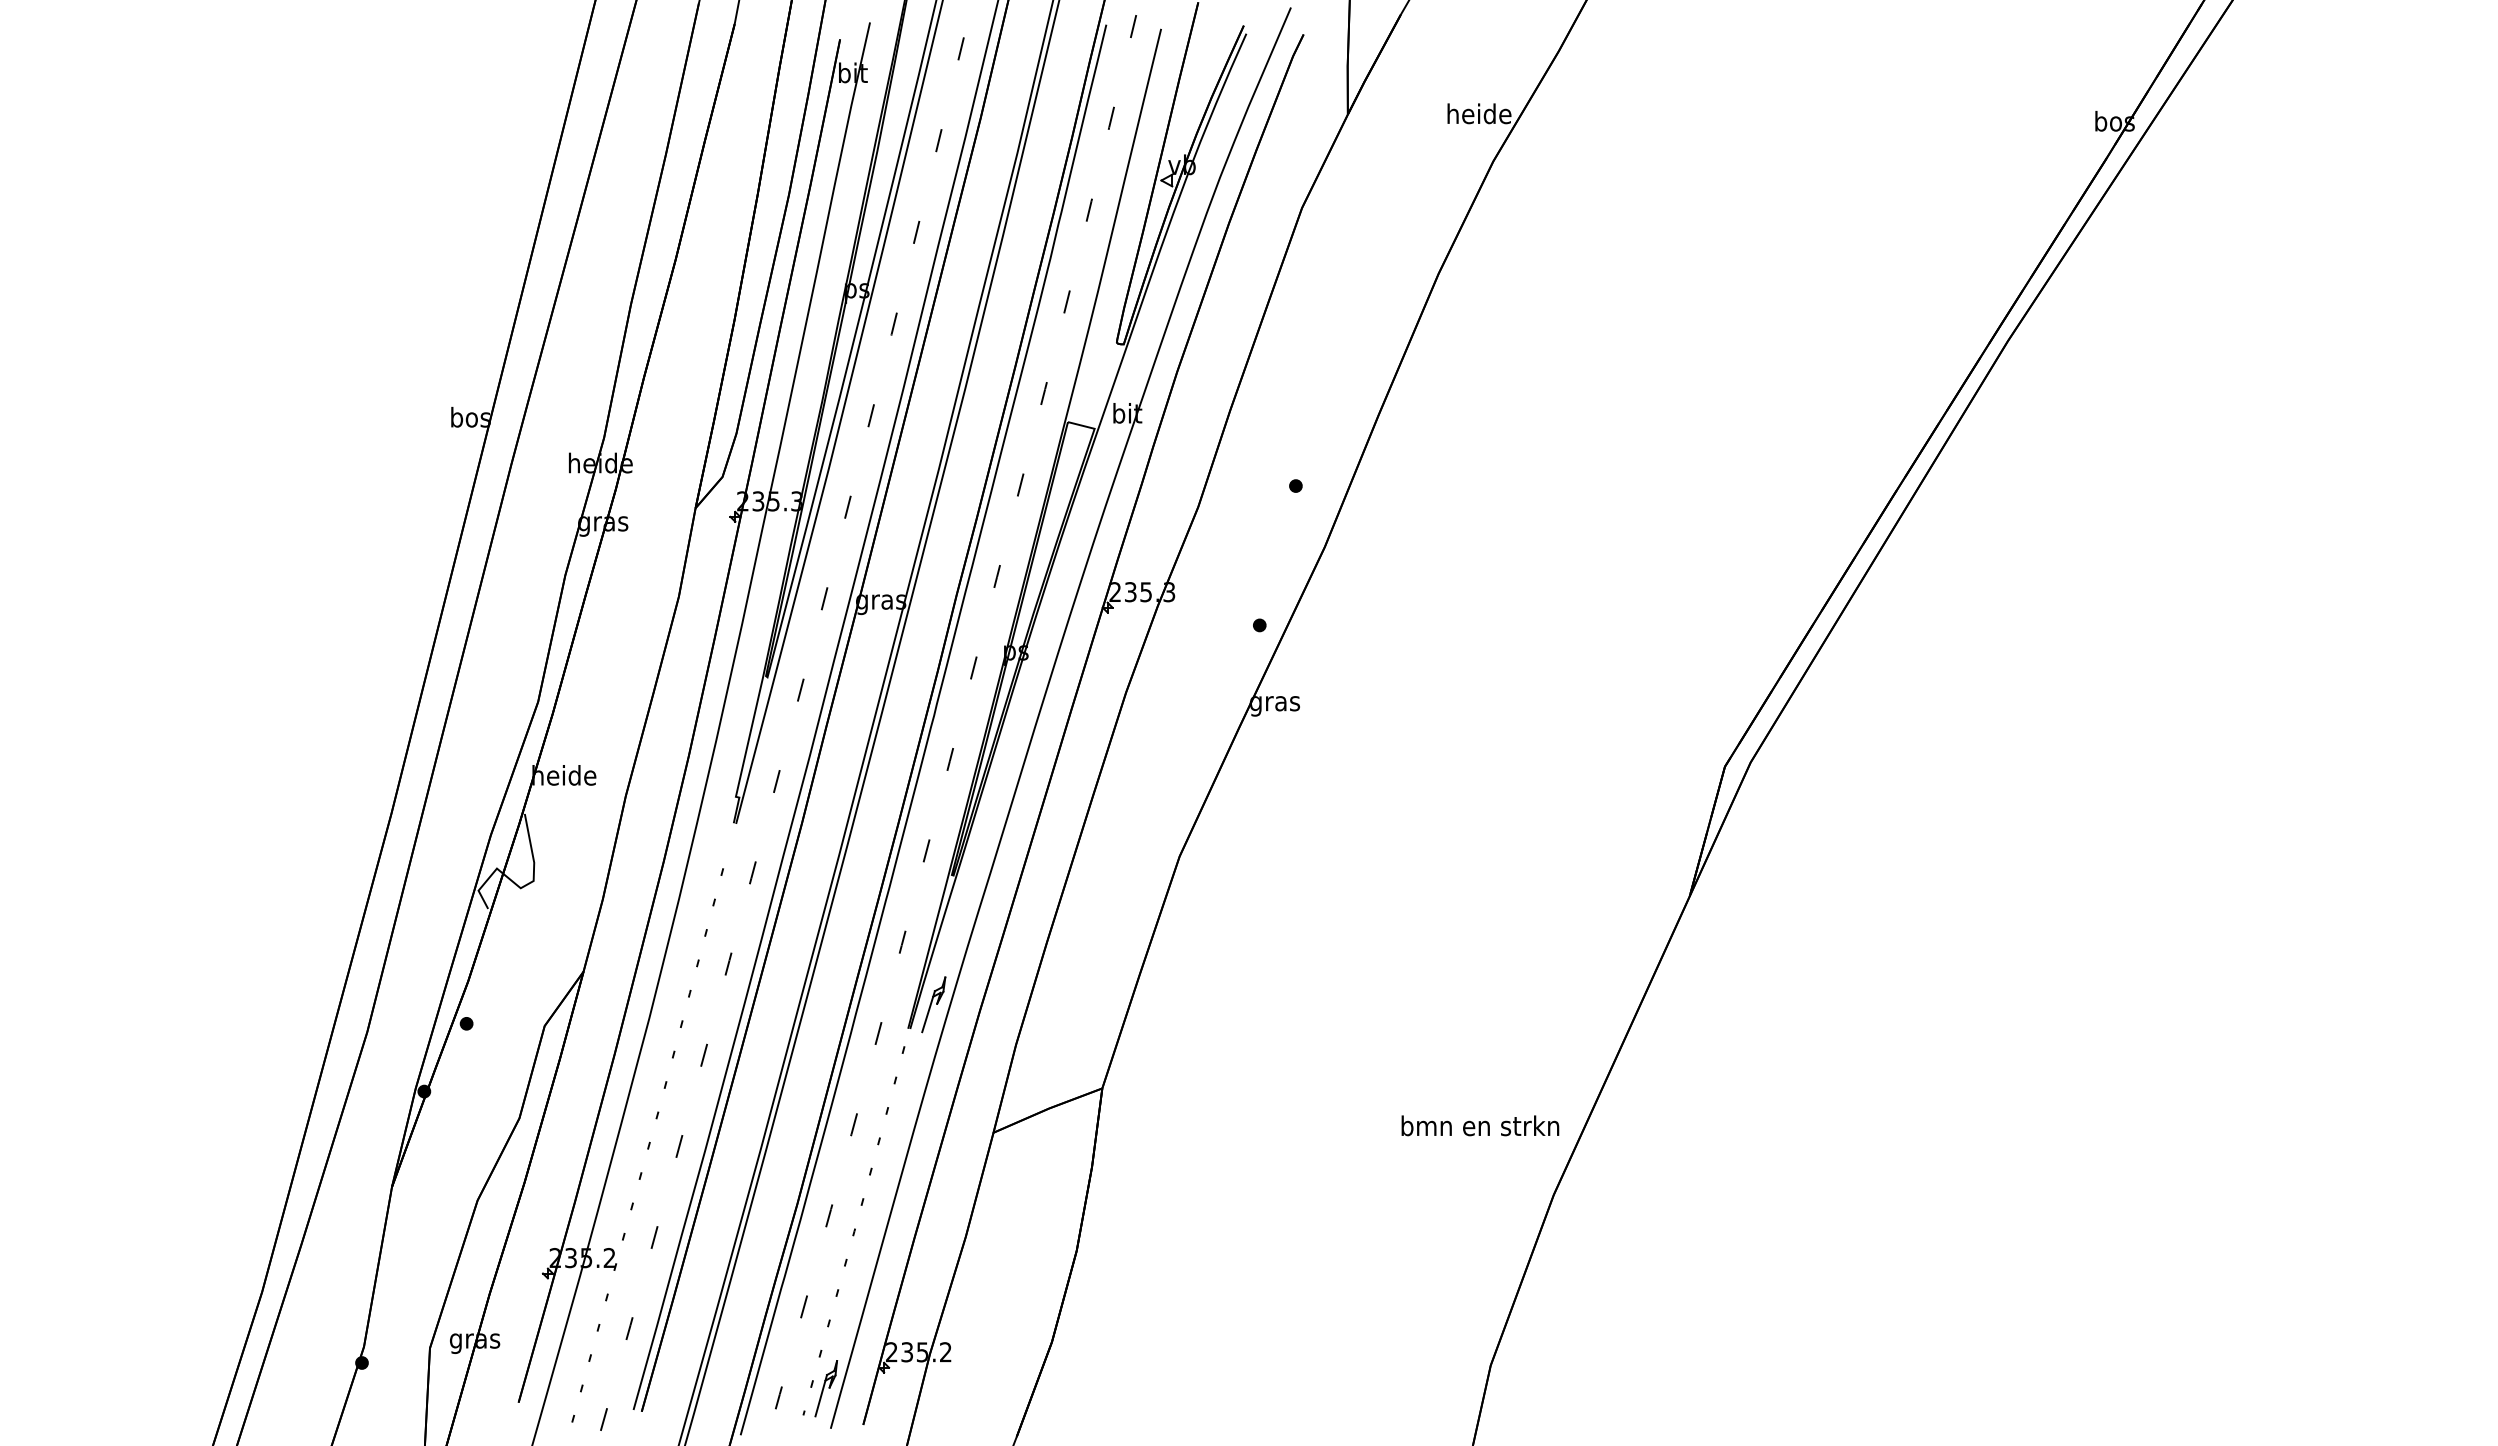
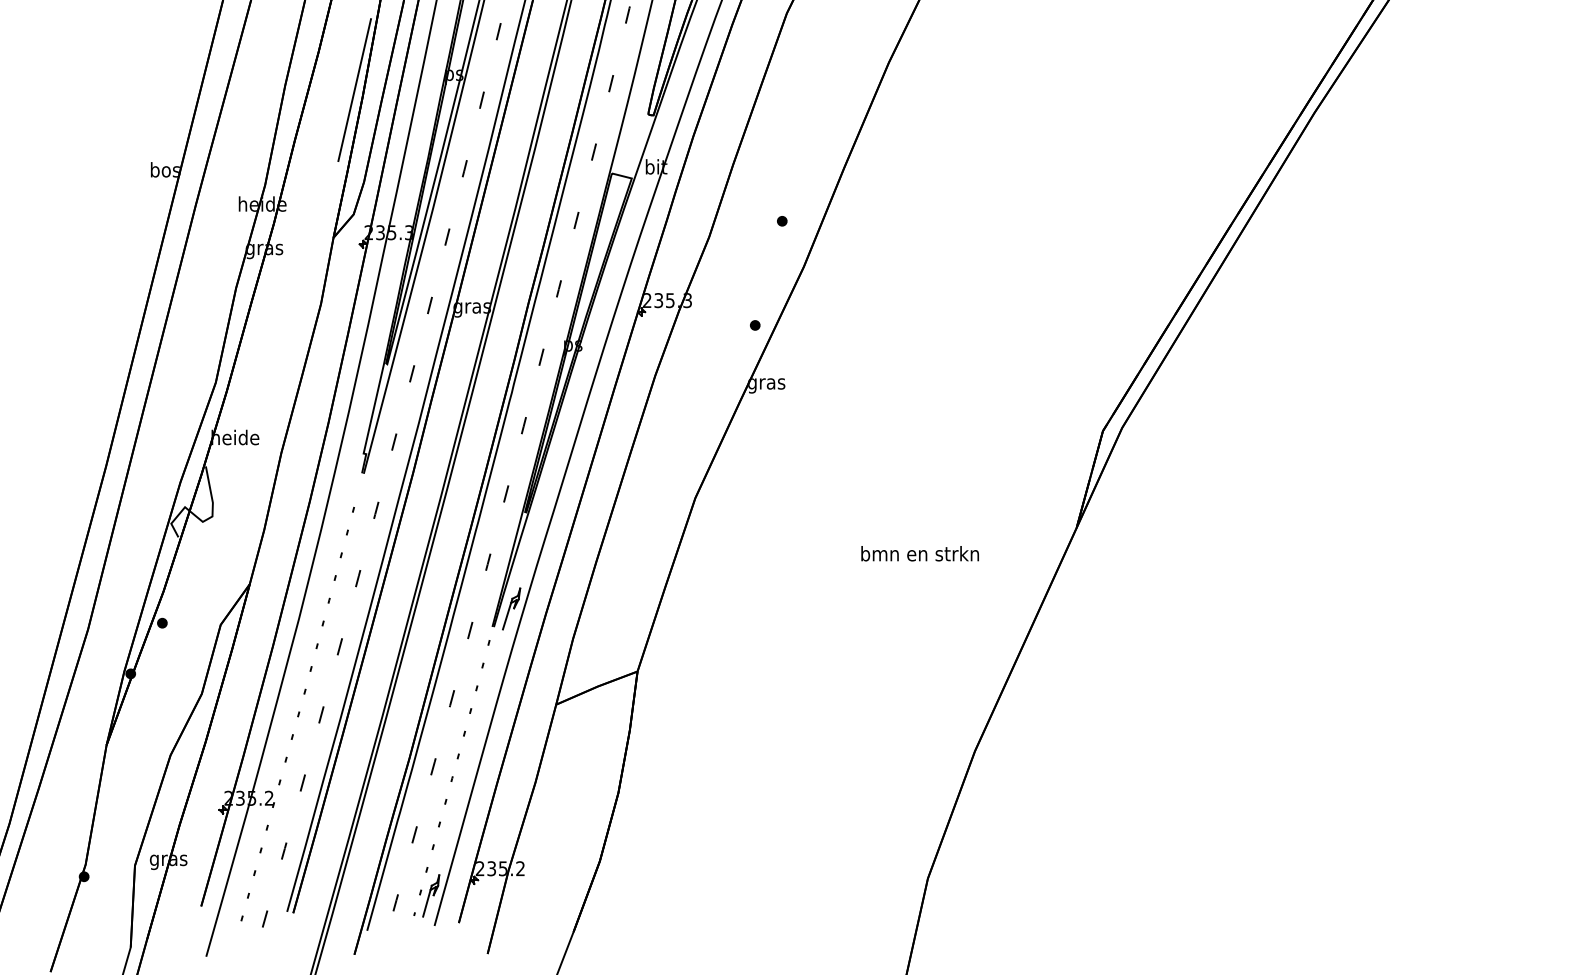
line: (723, 310) -> (354, 90), added
text: (1480, 1125) -> (920, 553), moved

